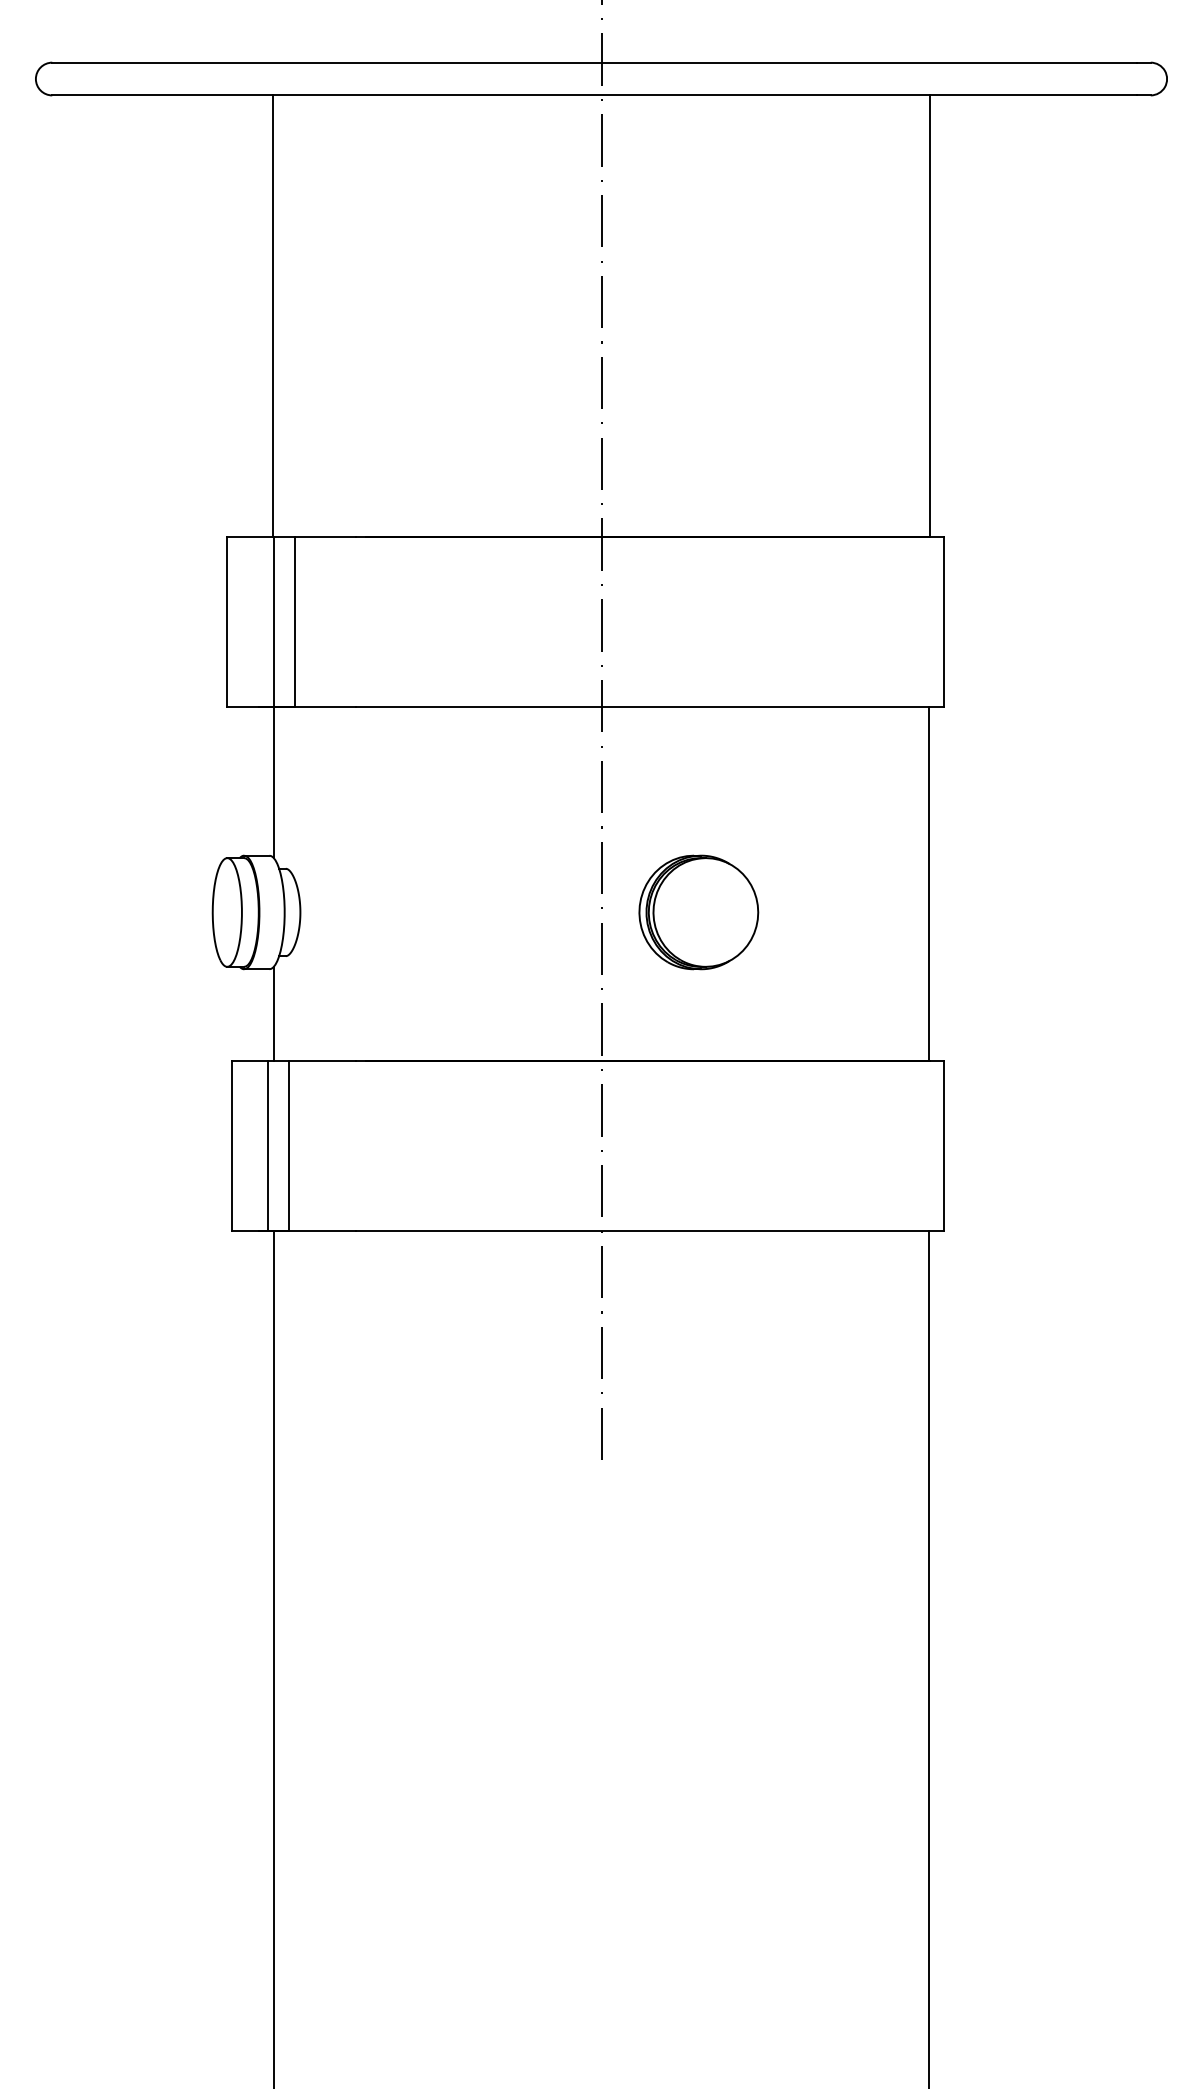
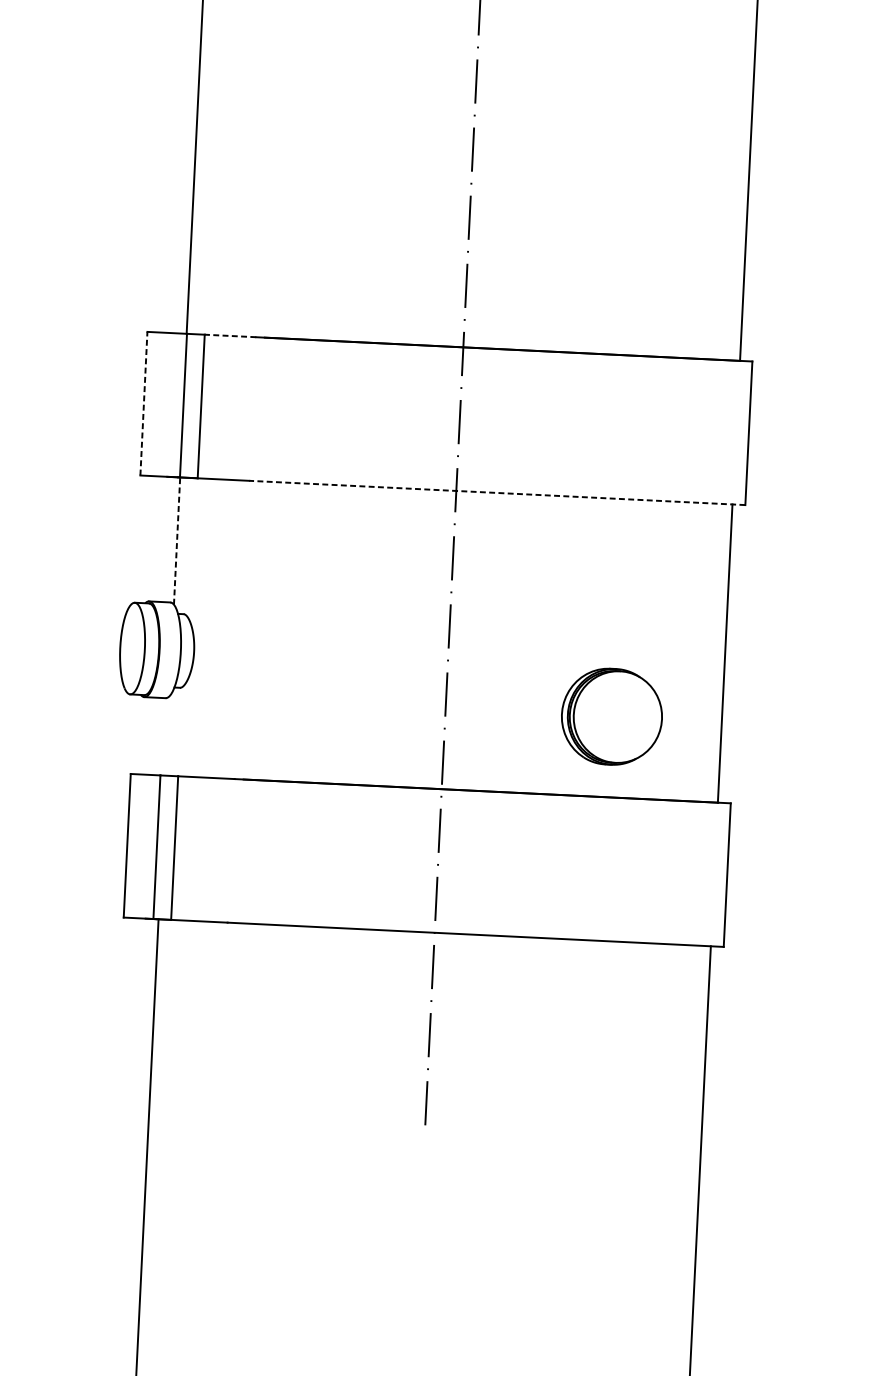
line: (325, 536) -> (230, 335), solid -> dashed
line: (226, 621) -> (143, 403), solid -> dashed
line: (649, 707) -> (496, 493), solid -> dashed
line: (273, 782) -> (176, 540), solid -> dashed
part: (698, 912) -> (611, 716), moved
line: (273, 1013) -> (167, 735), removed

